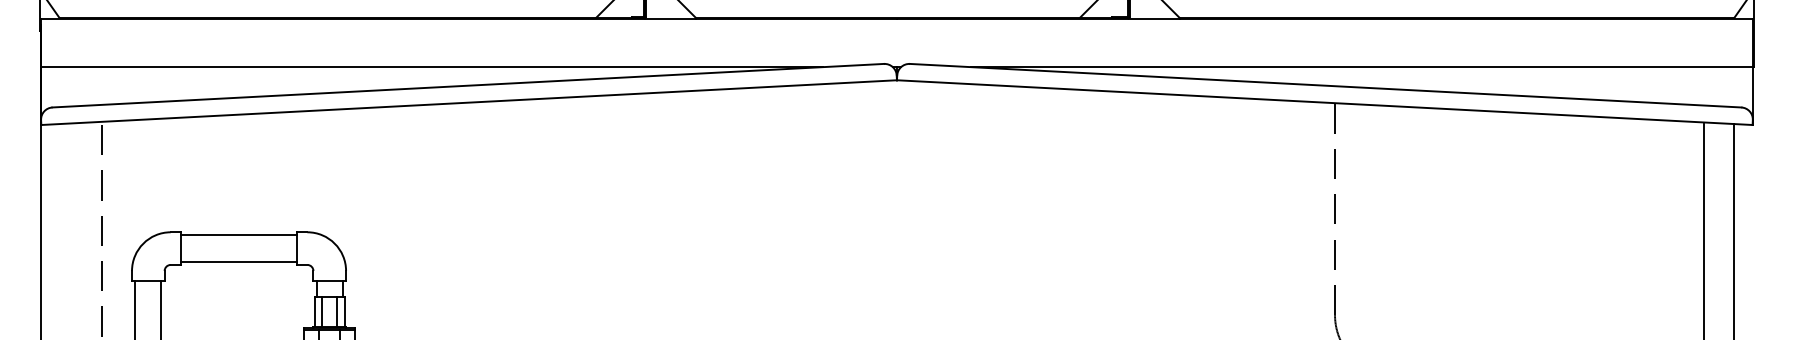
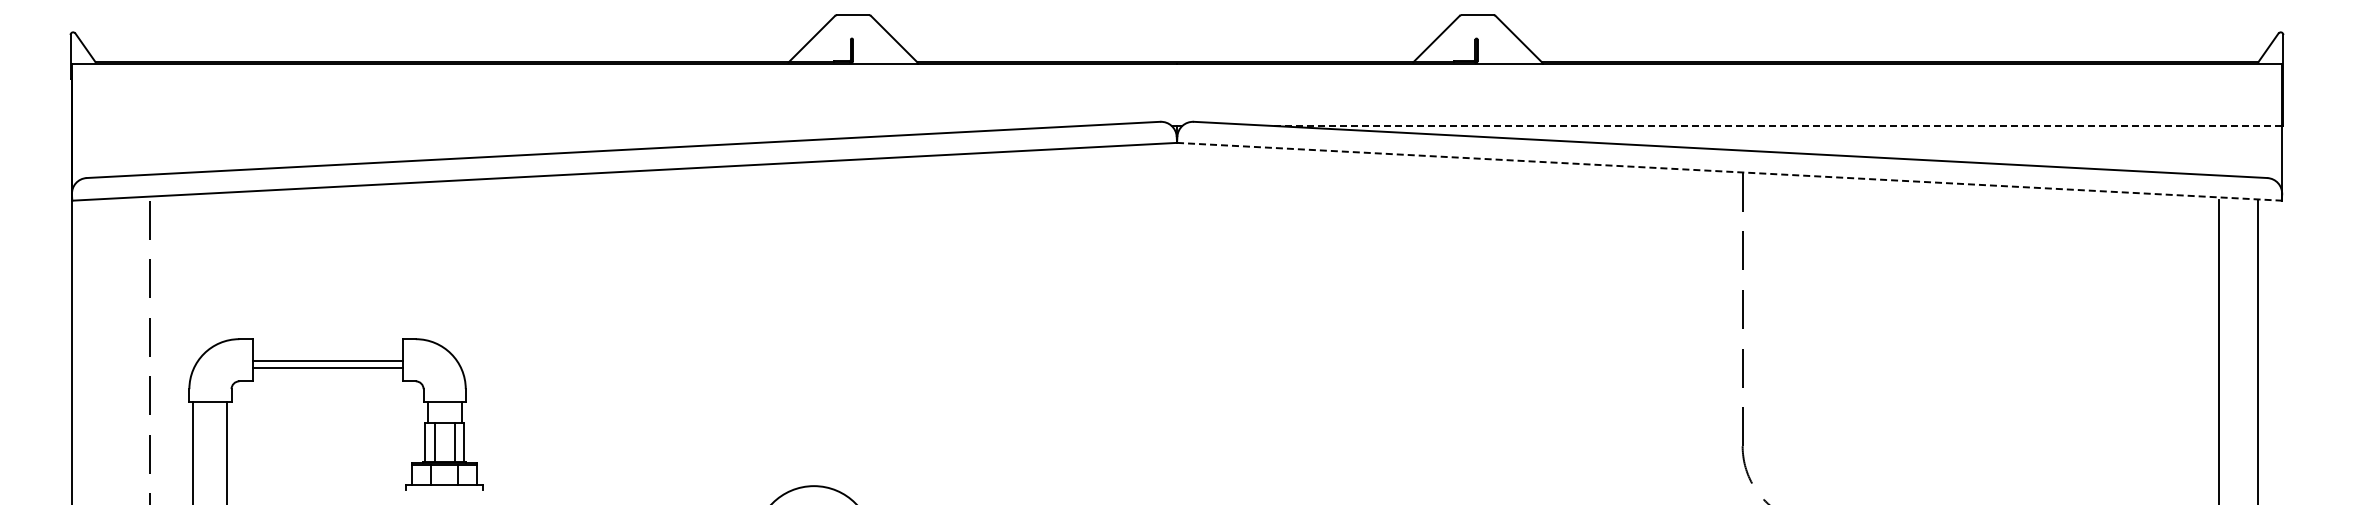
line: (431, 67) -> (576, 126), removed
line: (1361, 67) -> (1776, 126), solid -> dashed
line: (1324, 102) -> (1729, 171), solid -> dashed
line: (238, 235) -> (327, 368), moved
line: (238, 261) -> (327, 361), moved

